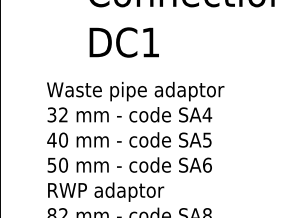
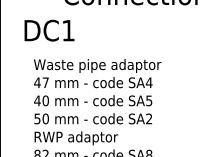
text: (124, 42) -> (49, 30), moved
text: (57, 114) -> (41, 82), 32 -> 47
text: (207, 164) -> (149, 118), SA6 -> SA2

